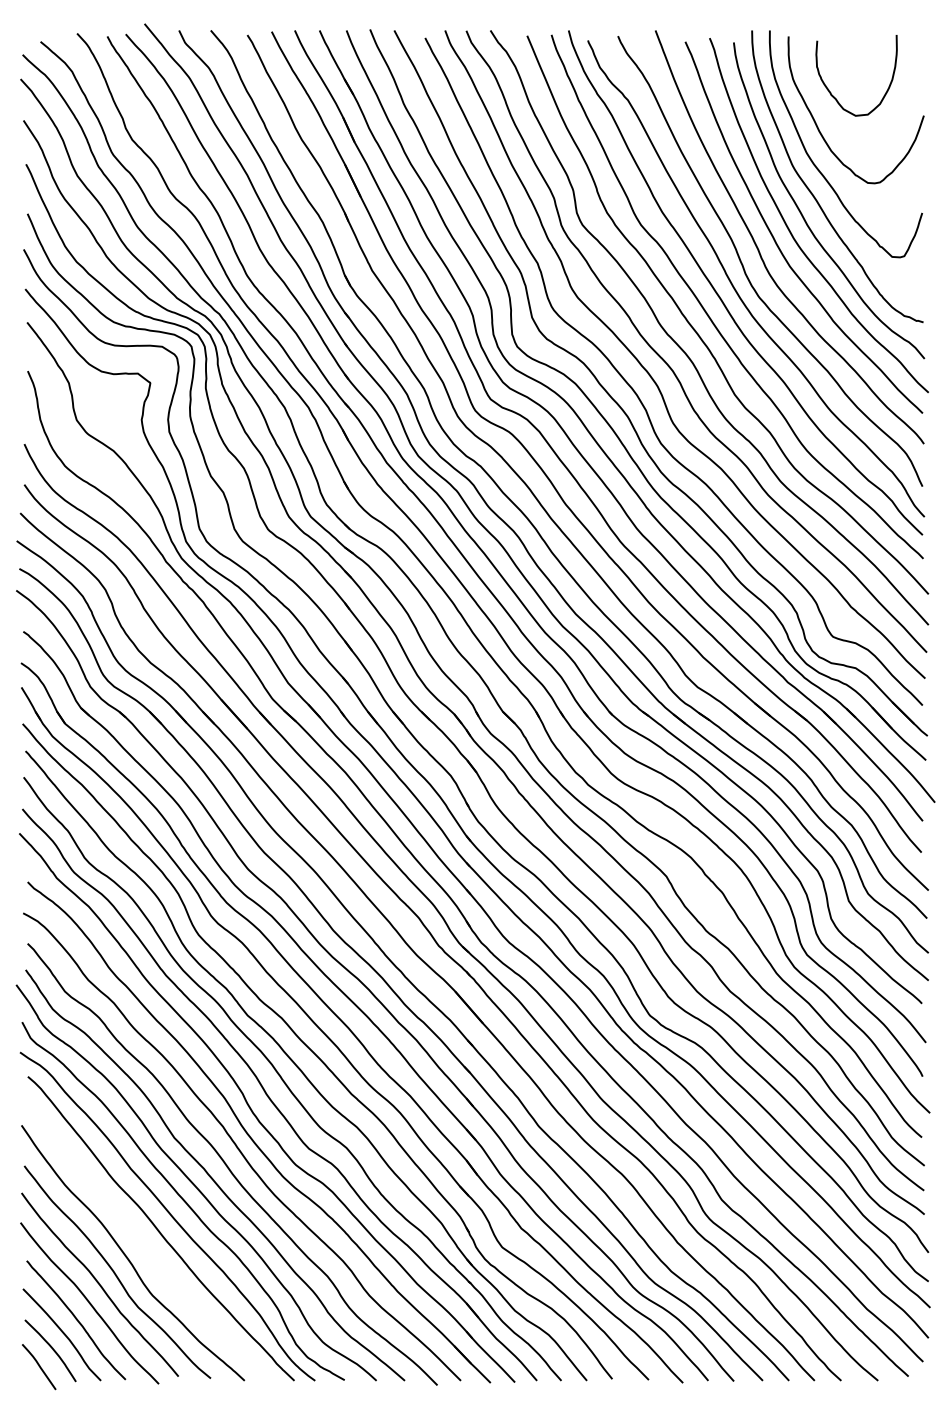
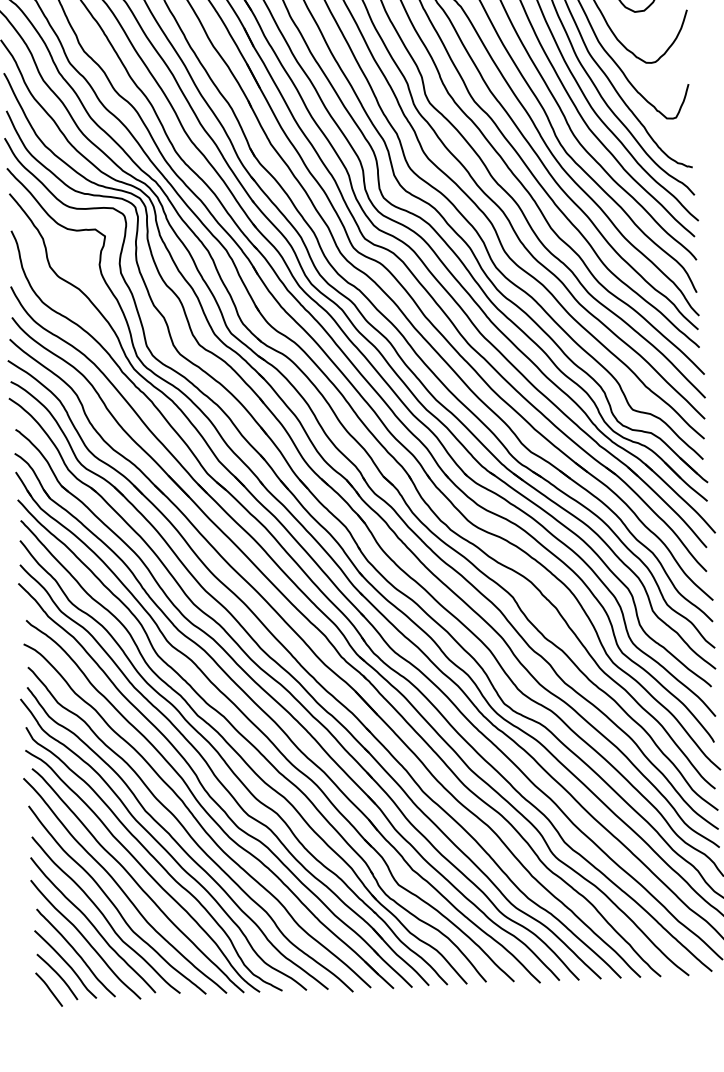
curve: (138, 1236) -> (121, 887), added

